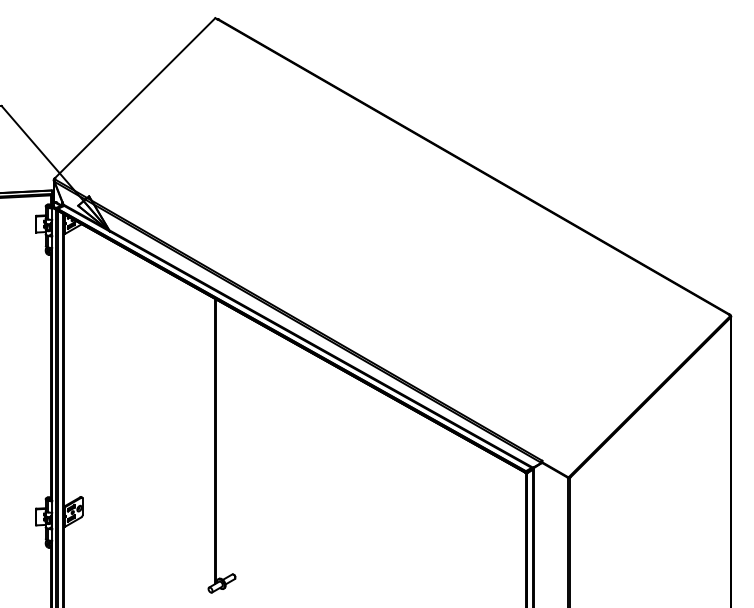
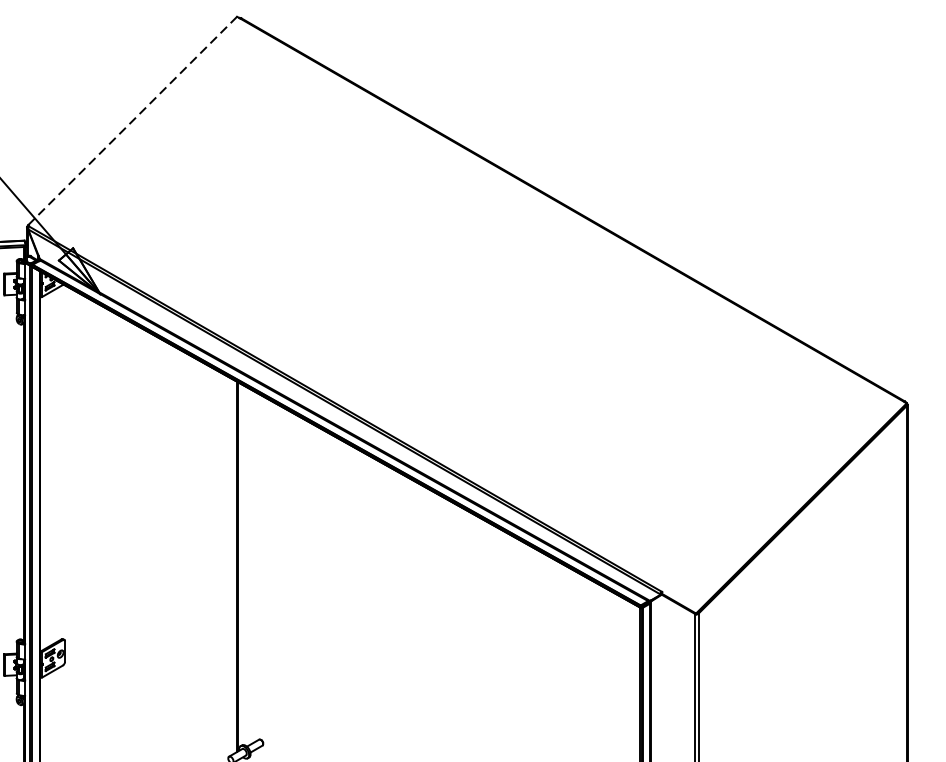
line: (135, 97) -> (133, 119), solid -> dashed

